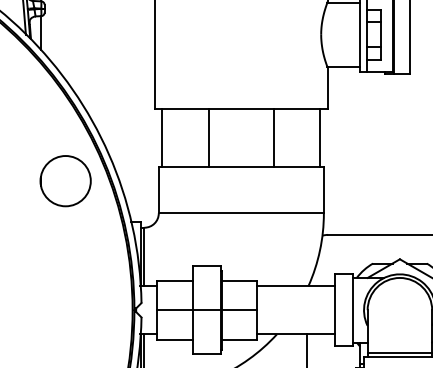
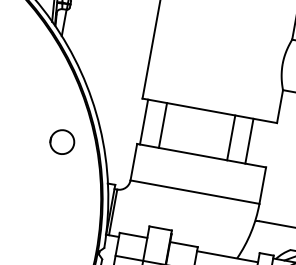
line: (208, 137) -> (162, 125), moved
line: (320, 137) -> (249, 140), moved
circle: (65, 181) -> (62, 142), size x0.6

